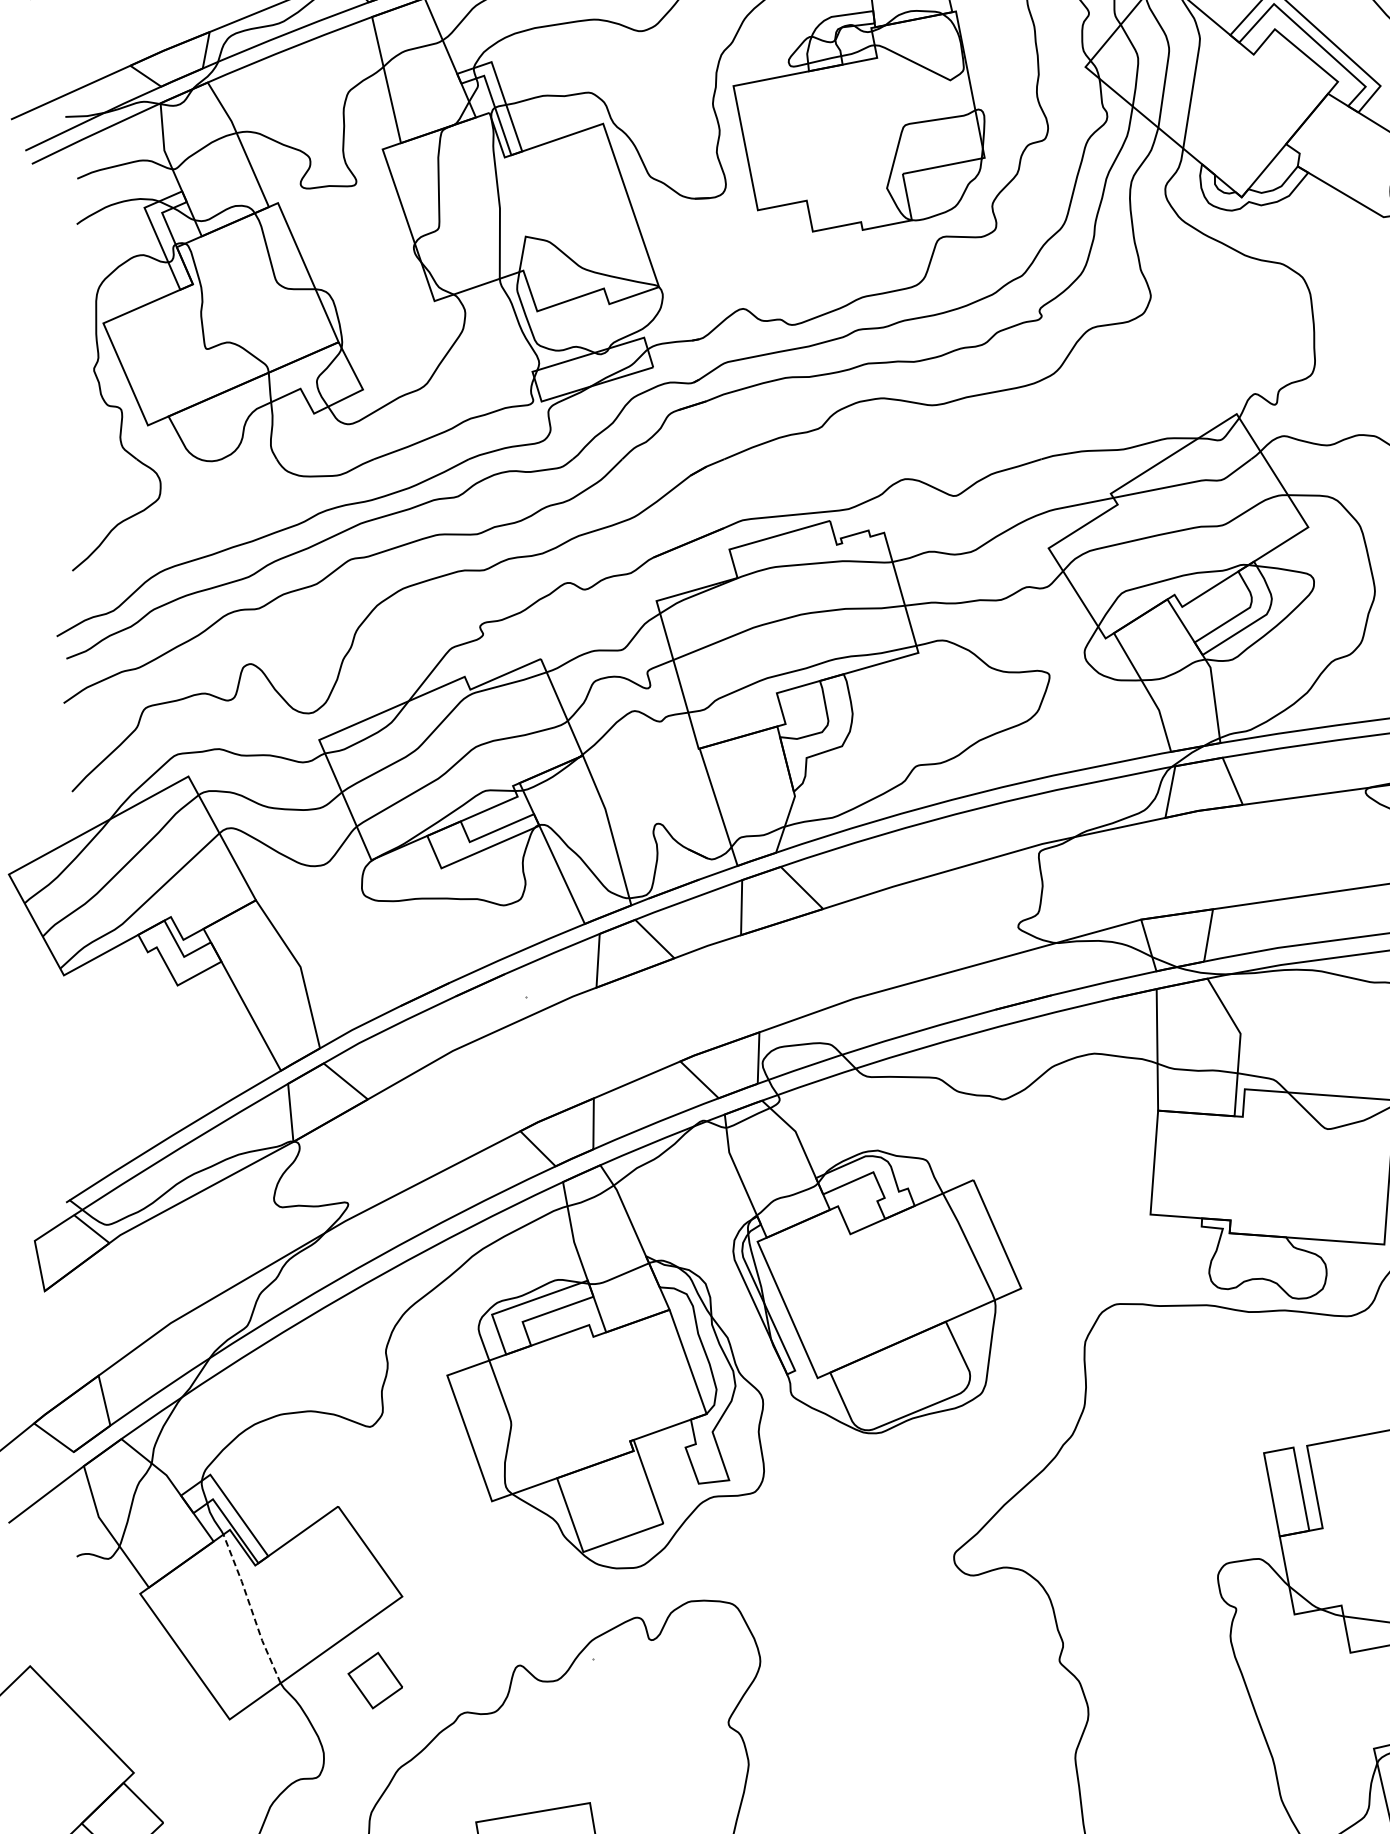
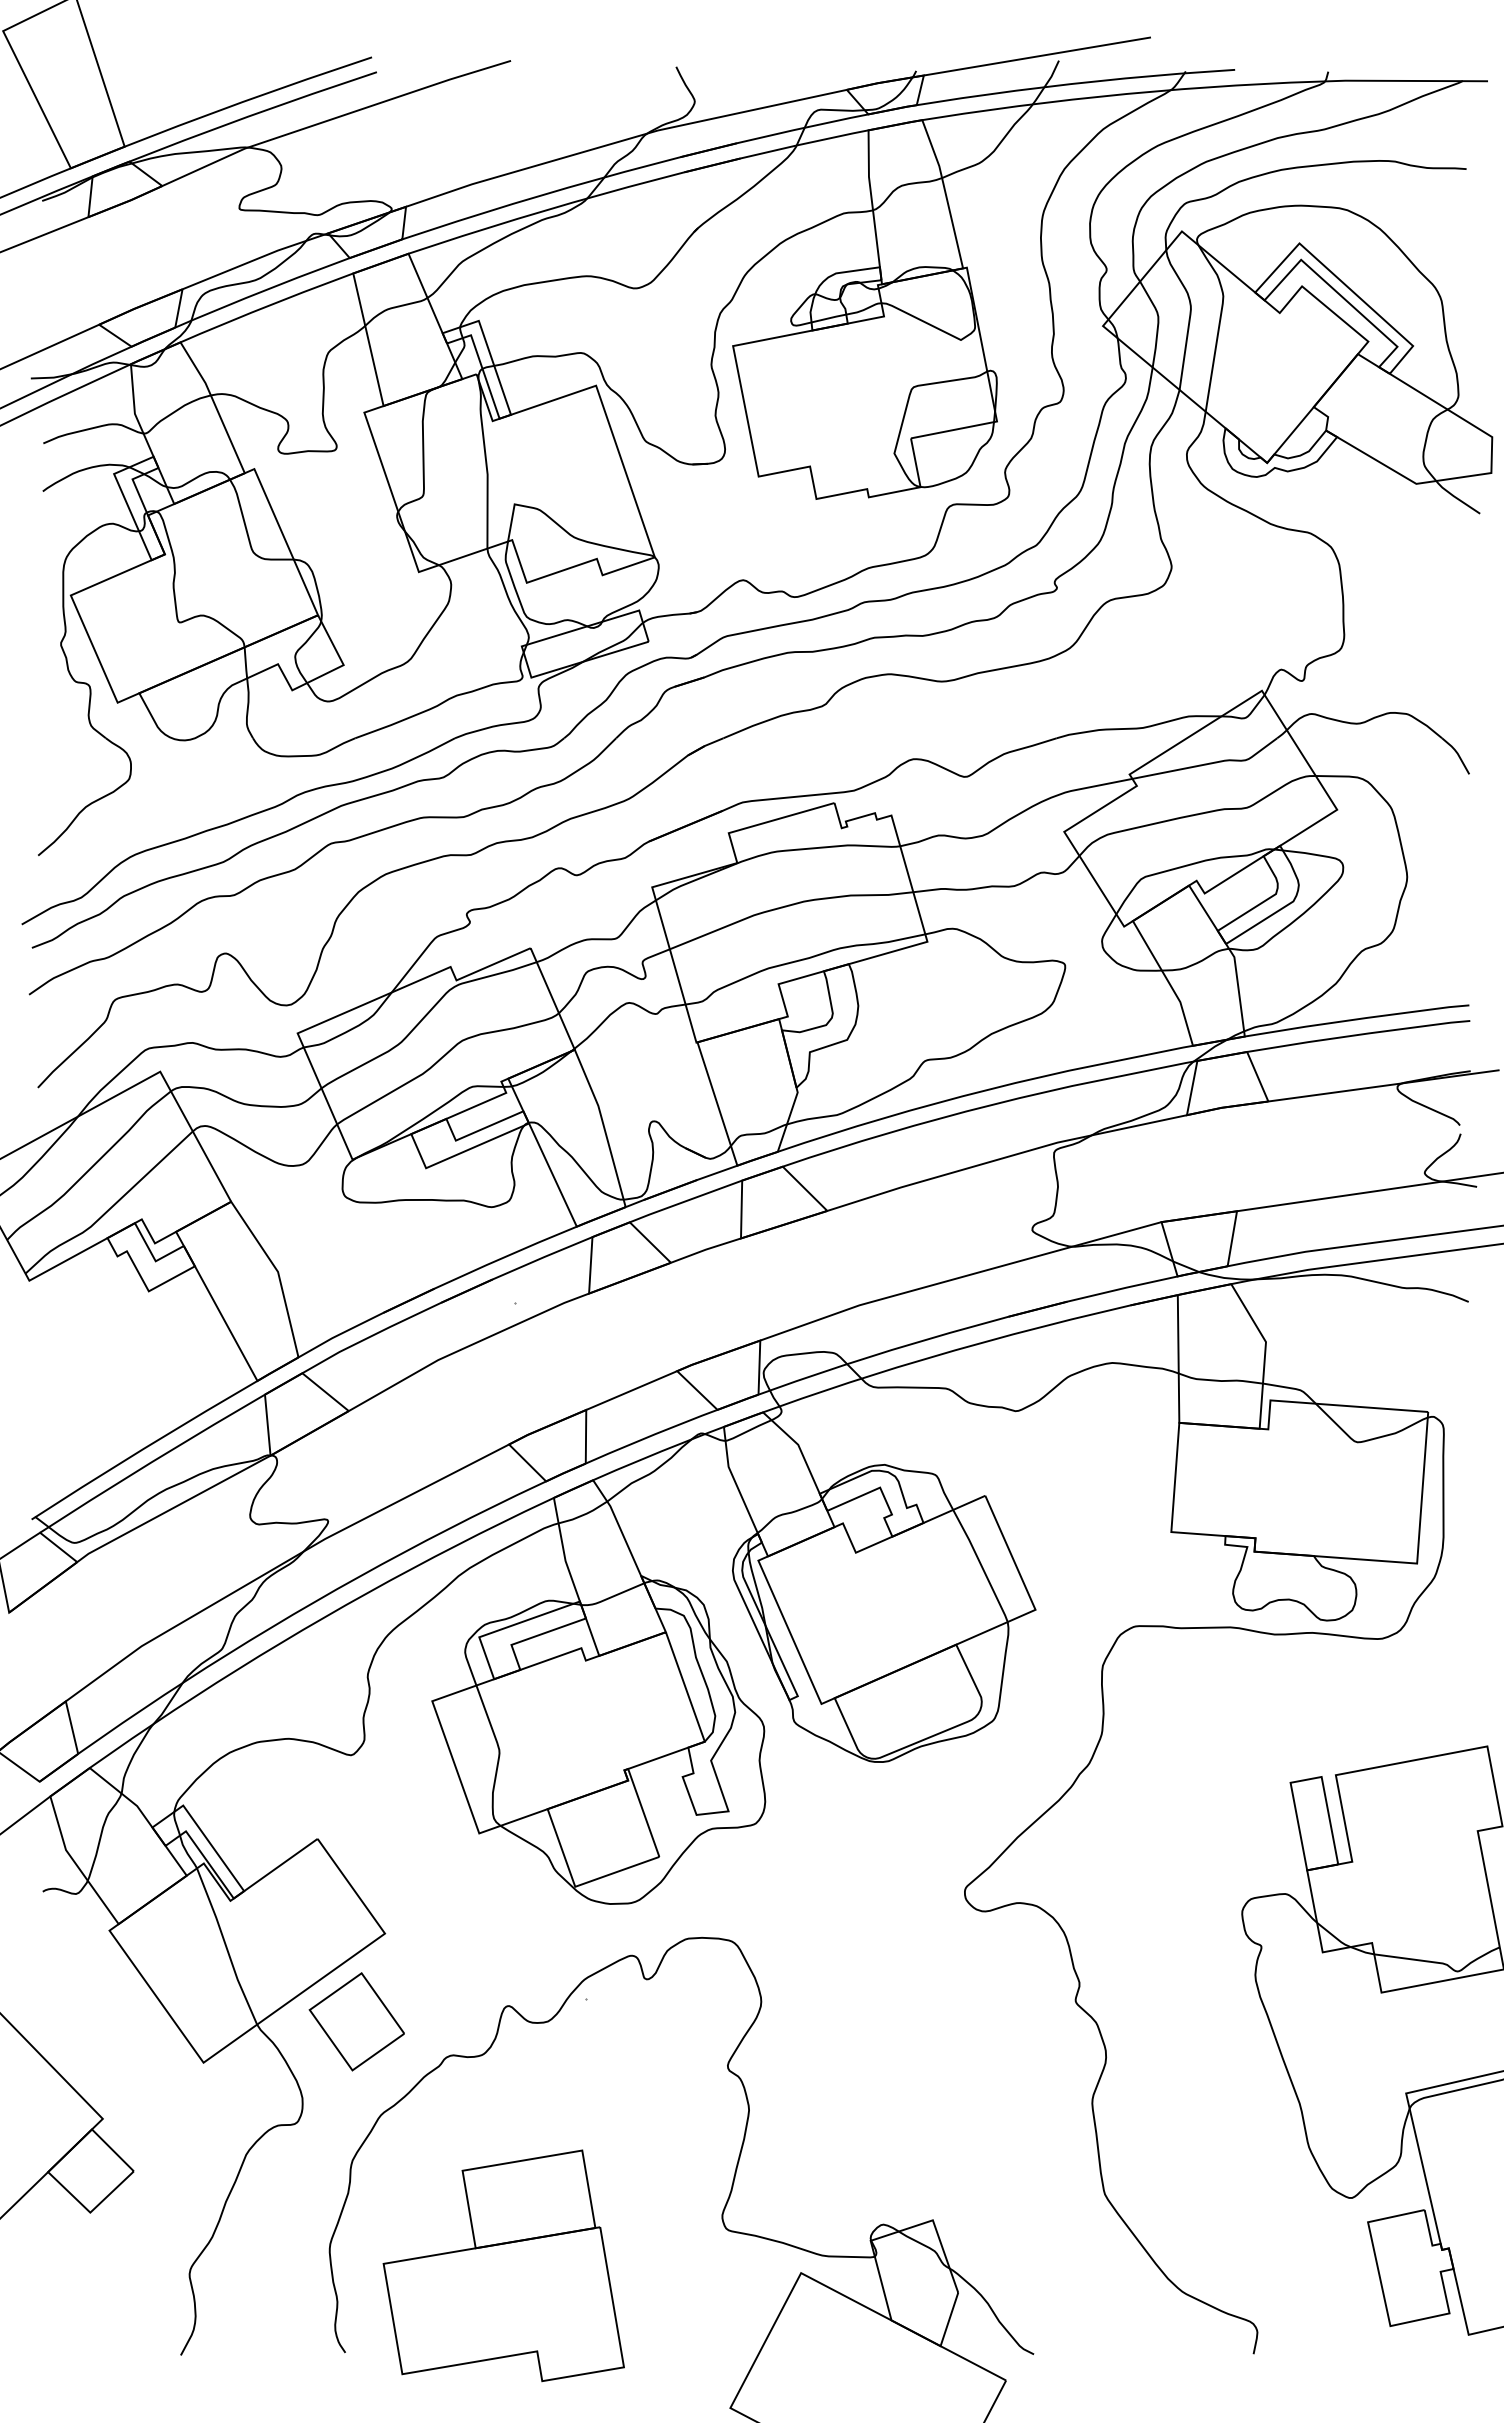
line: (251, 1607) -> (226, 1945), dashed -> solid
part: (375, 1680) -> (356, 2021), size x1.67

